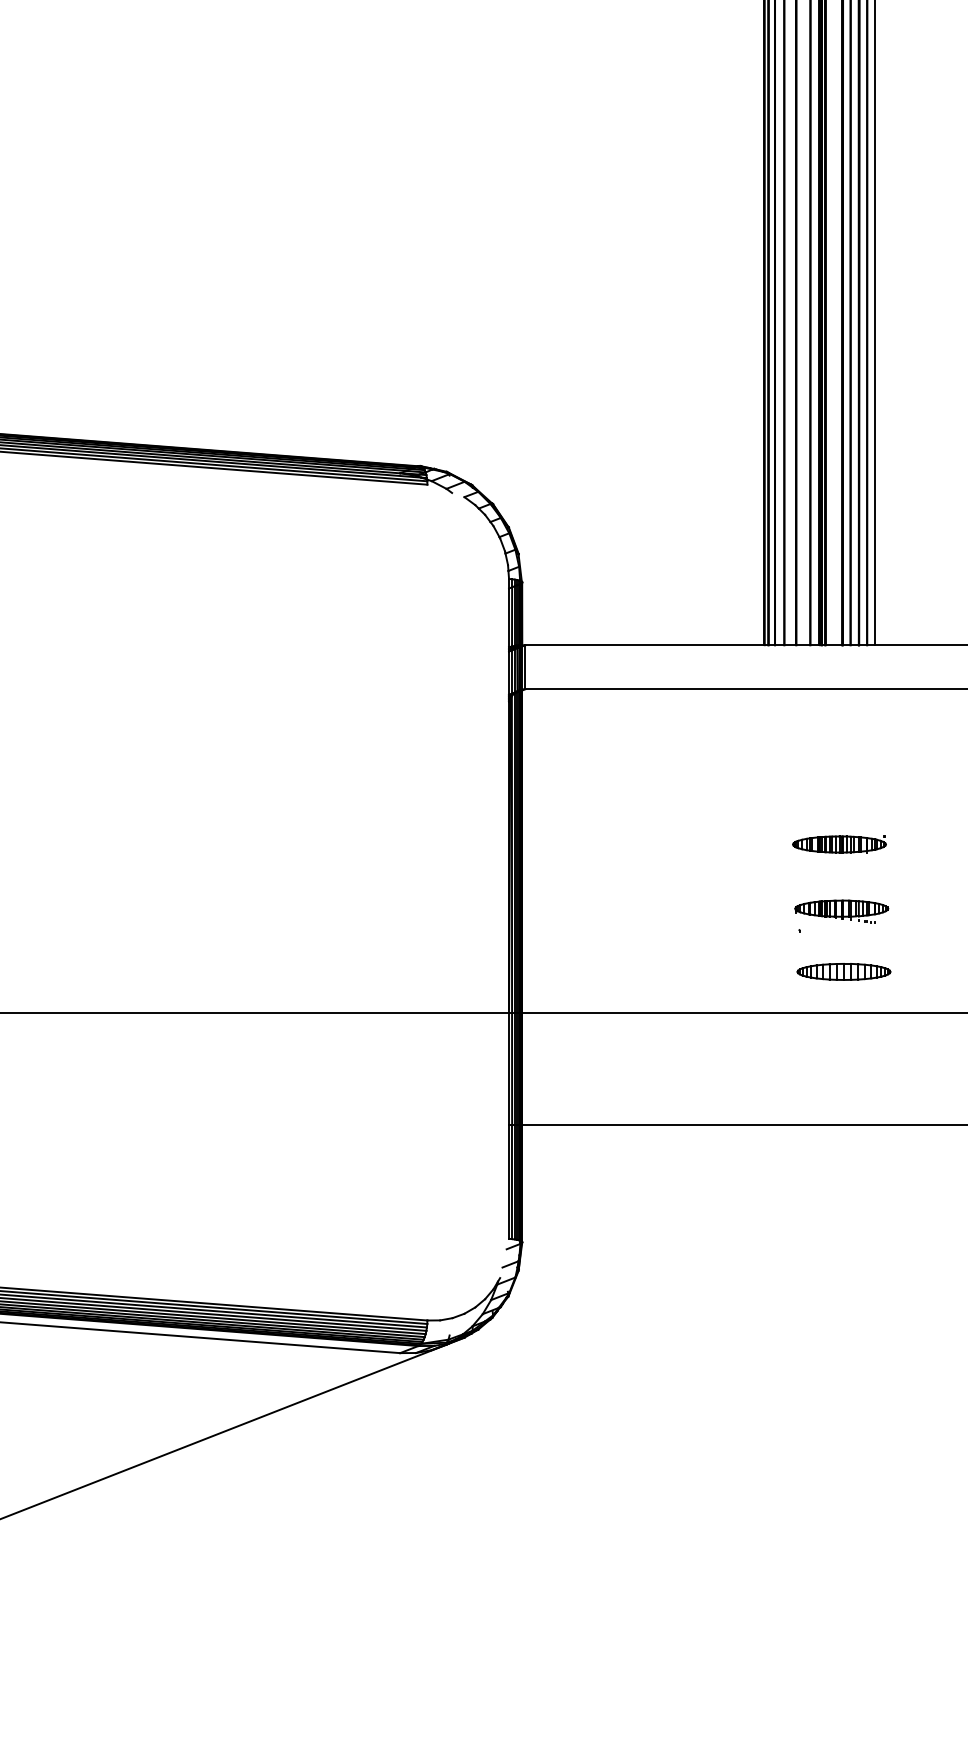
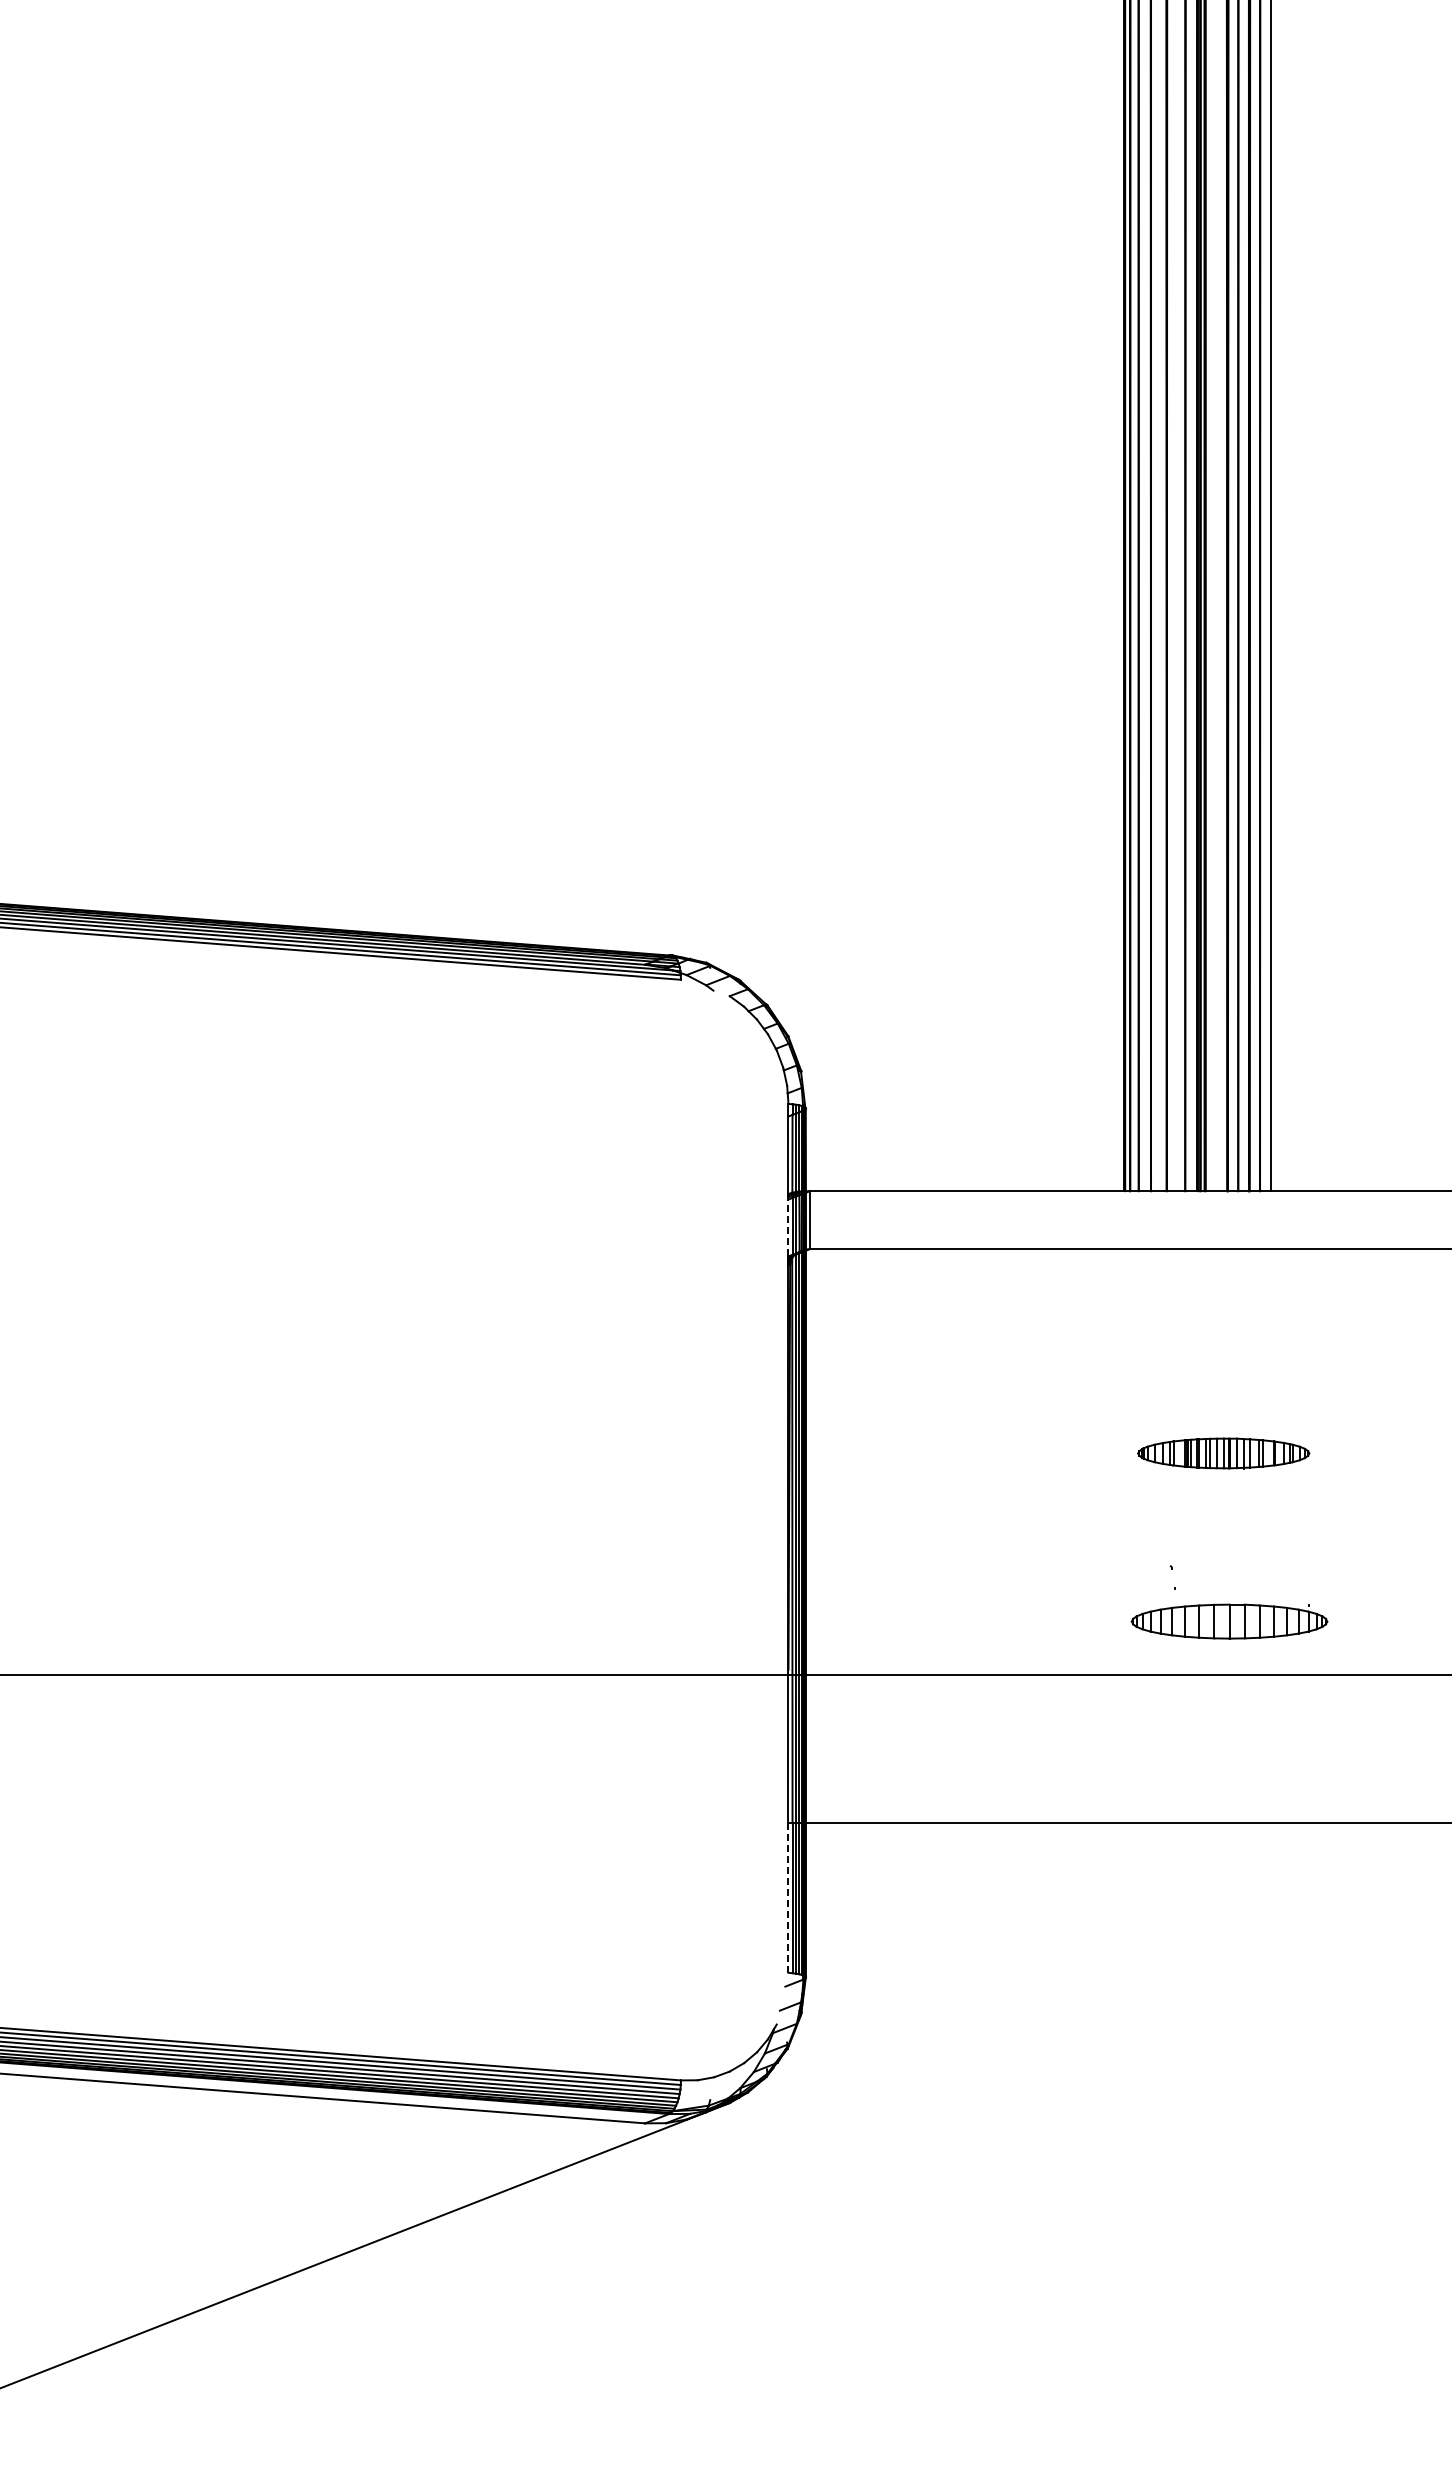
line: (509, 672) -> (788, 1227), solid -> dashed
part: (839, 844) -> (1223, 1453), size x1.4
part: (841, 912) -> (1226, 1542), removed
part: (843, 971) -> (1229, 1620), size x1.6
line: (509, 1182) -> (788, 1898), solid -> dashed

